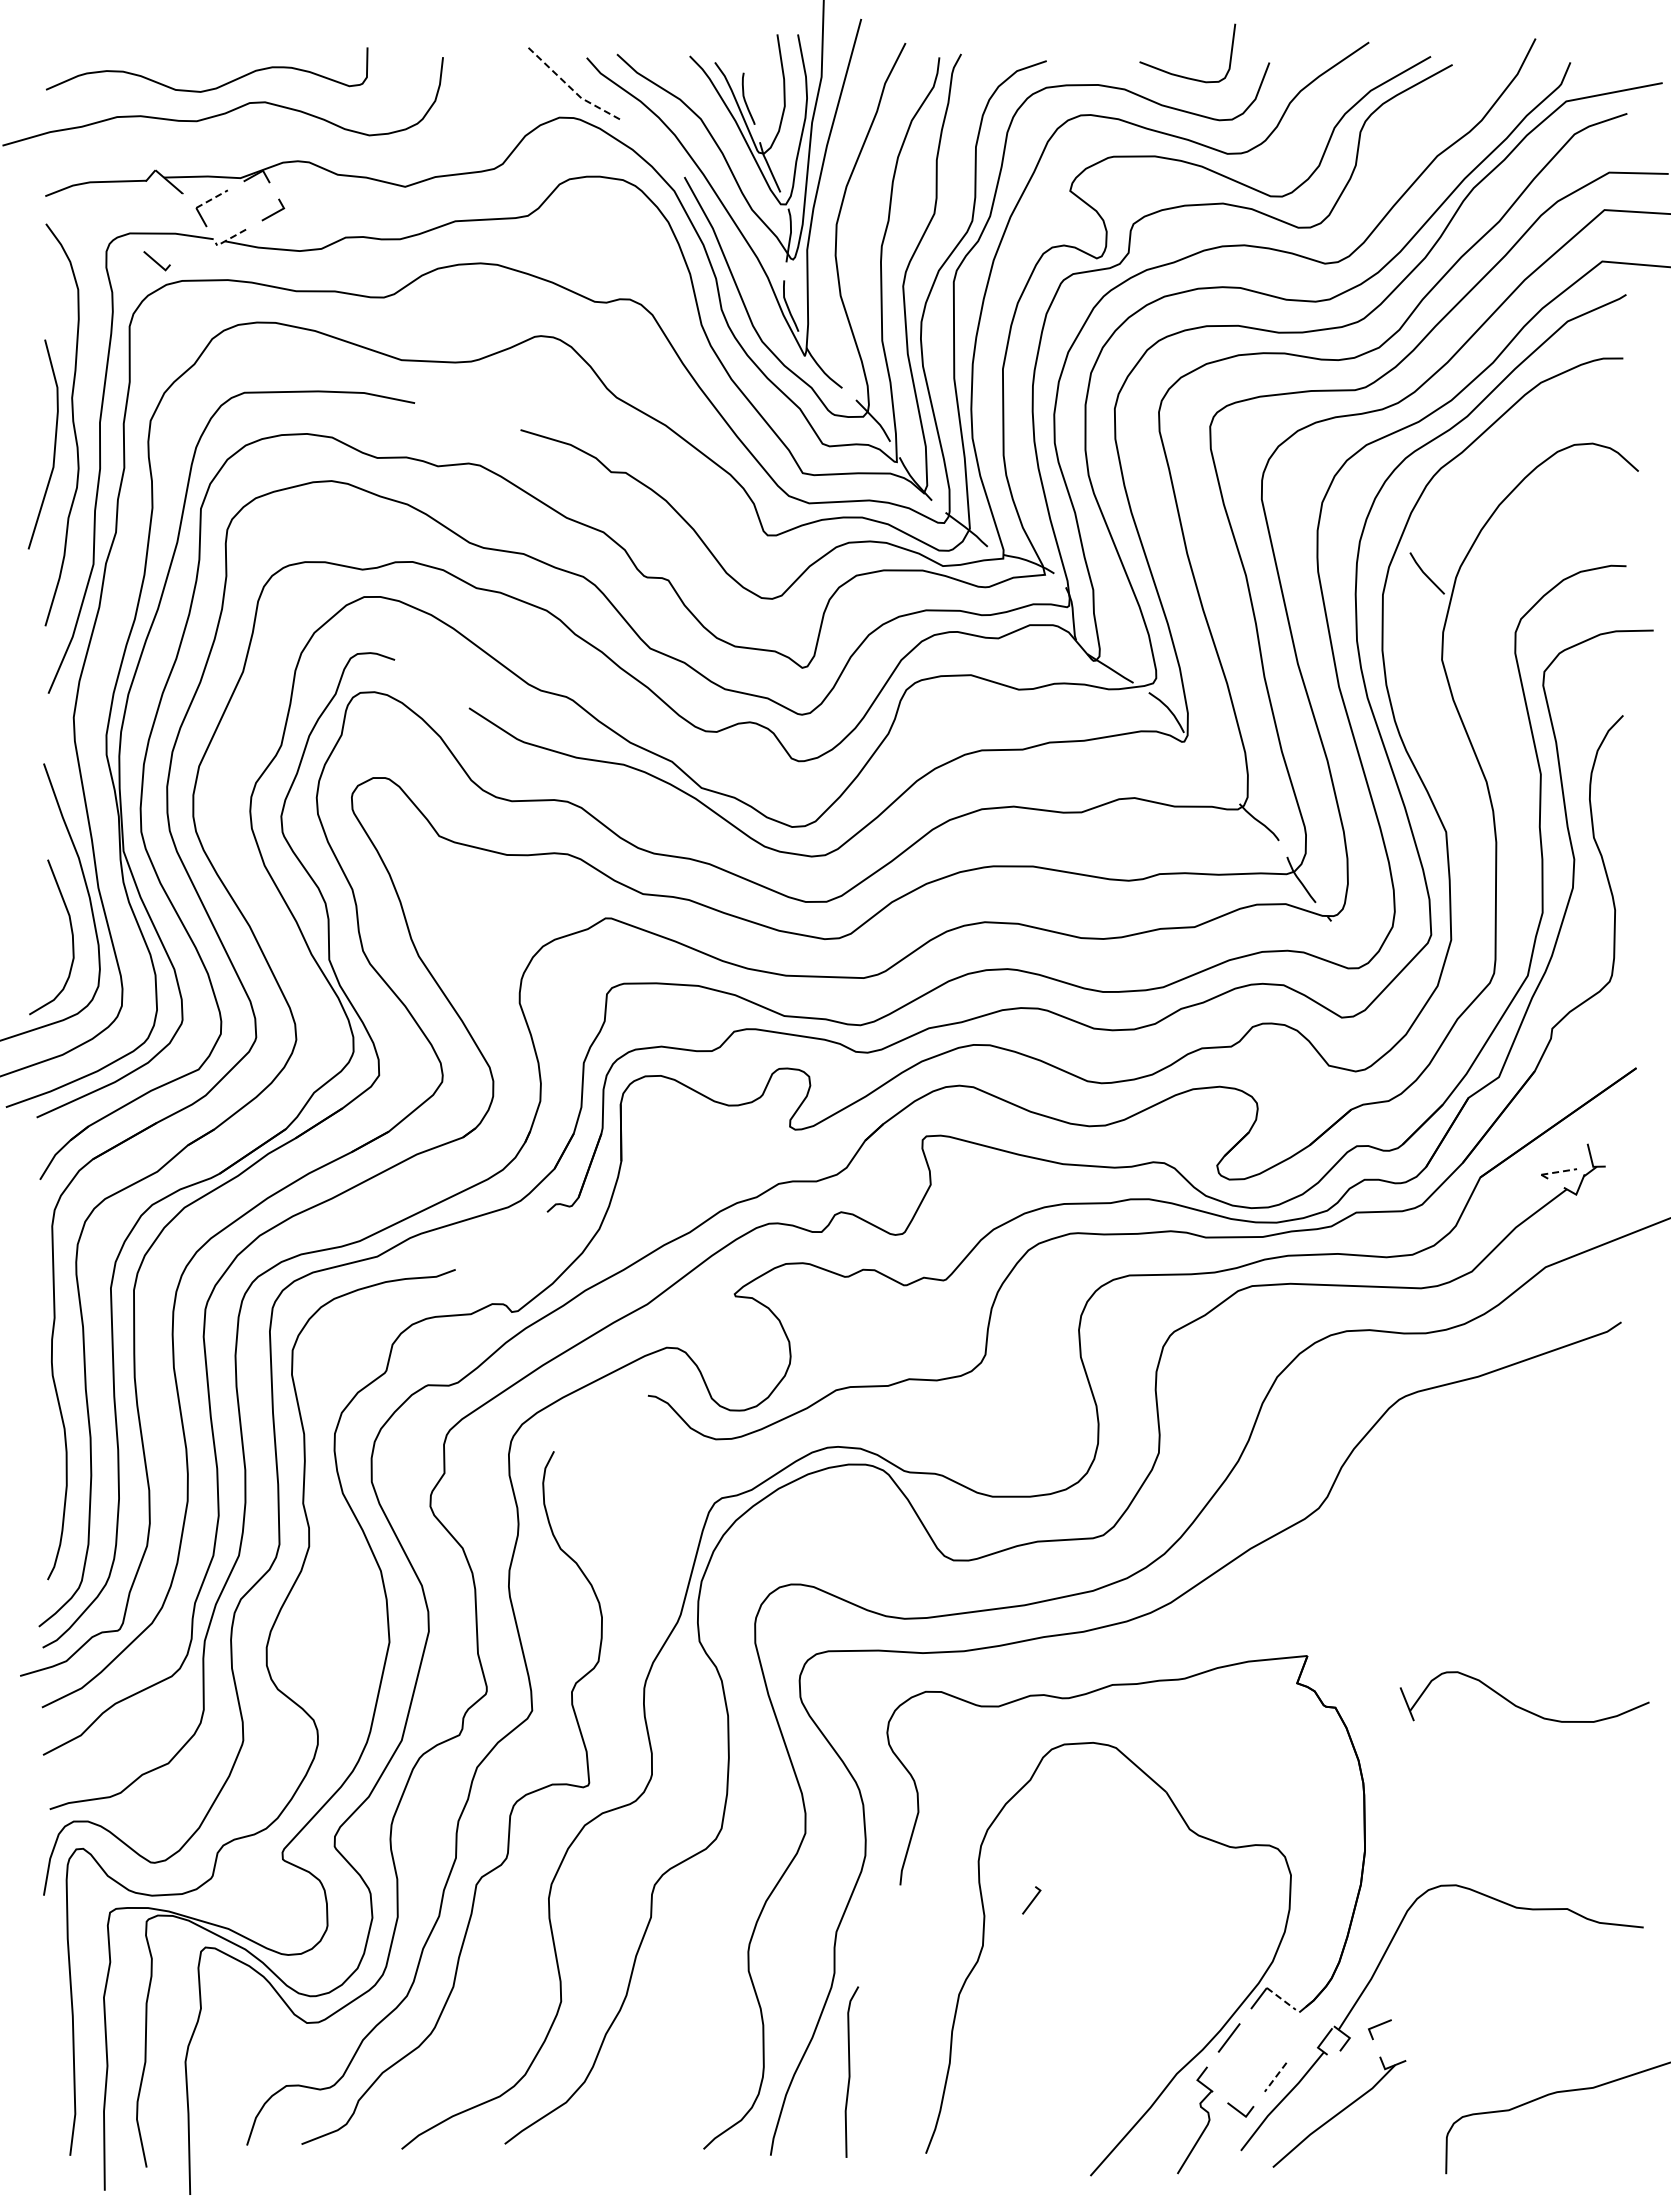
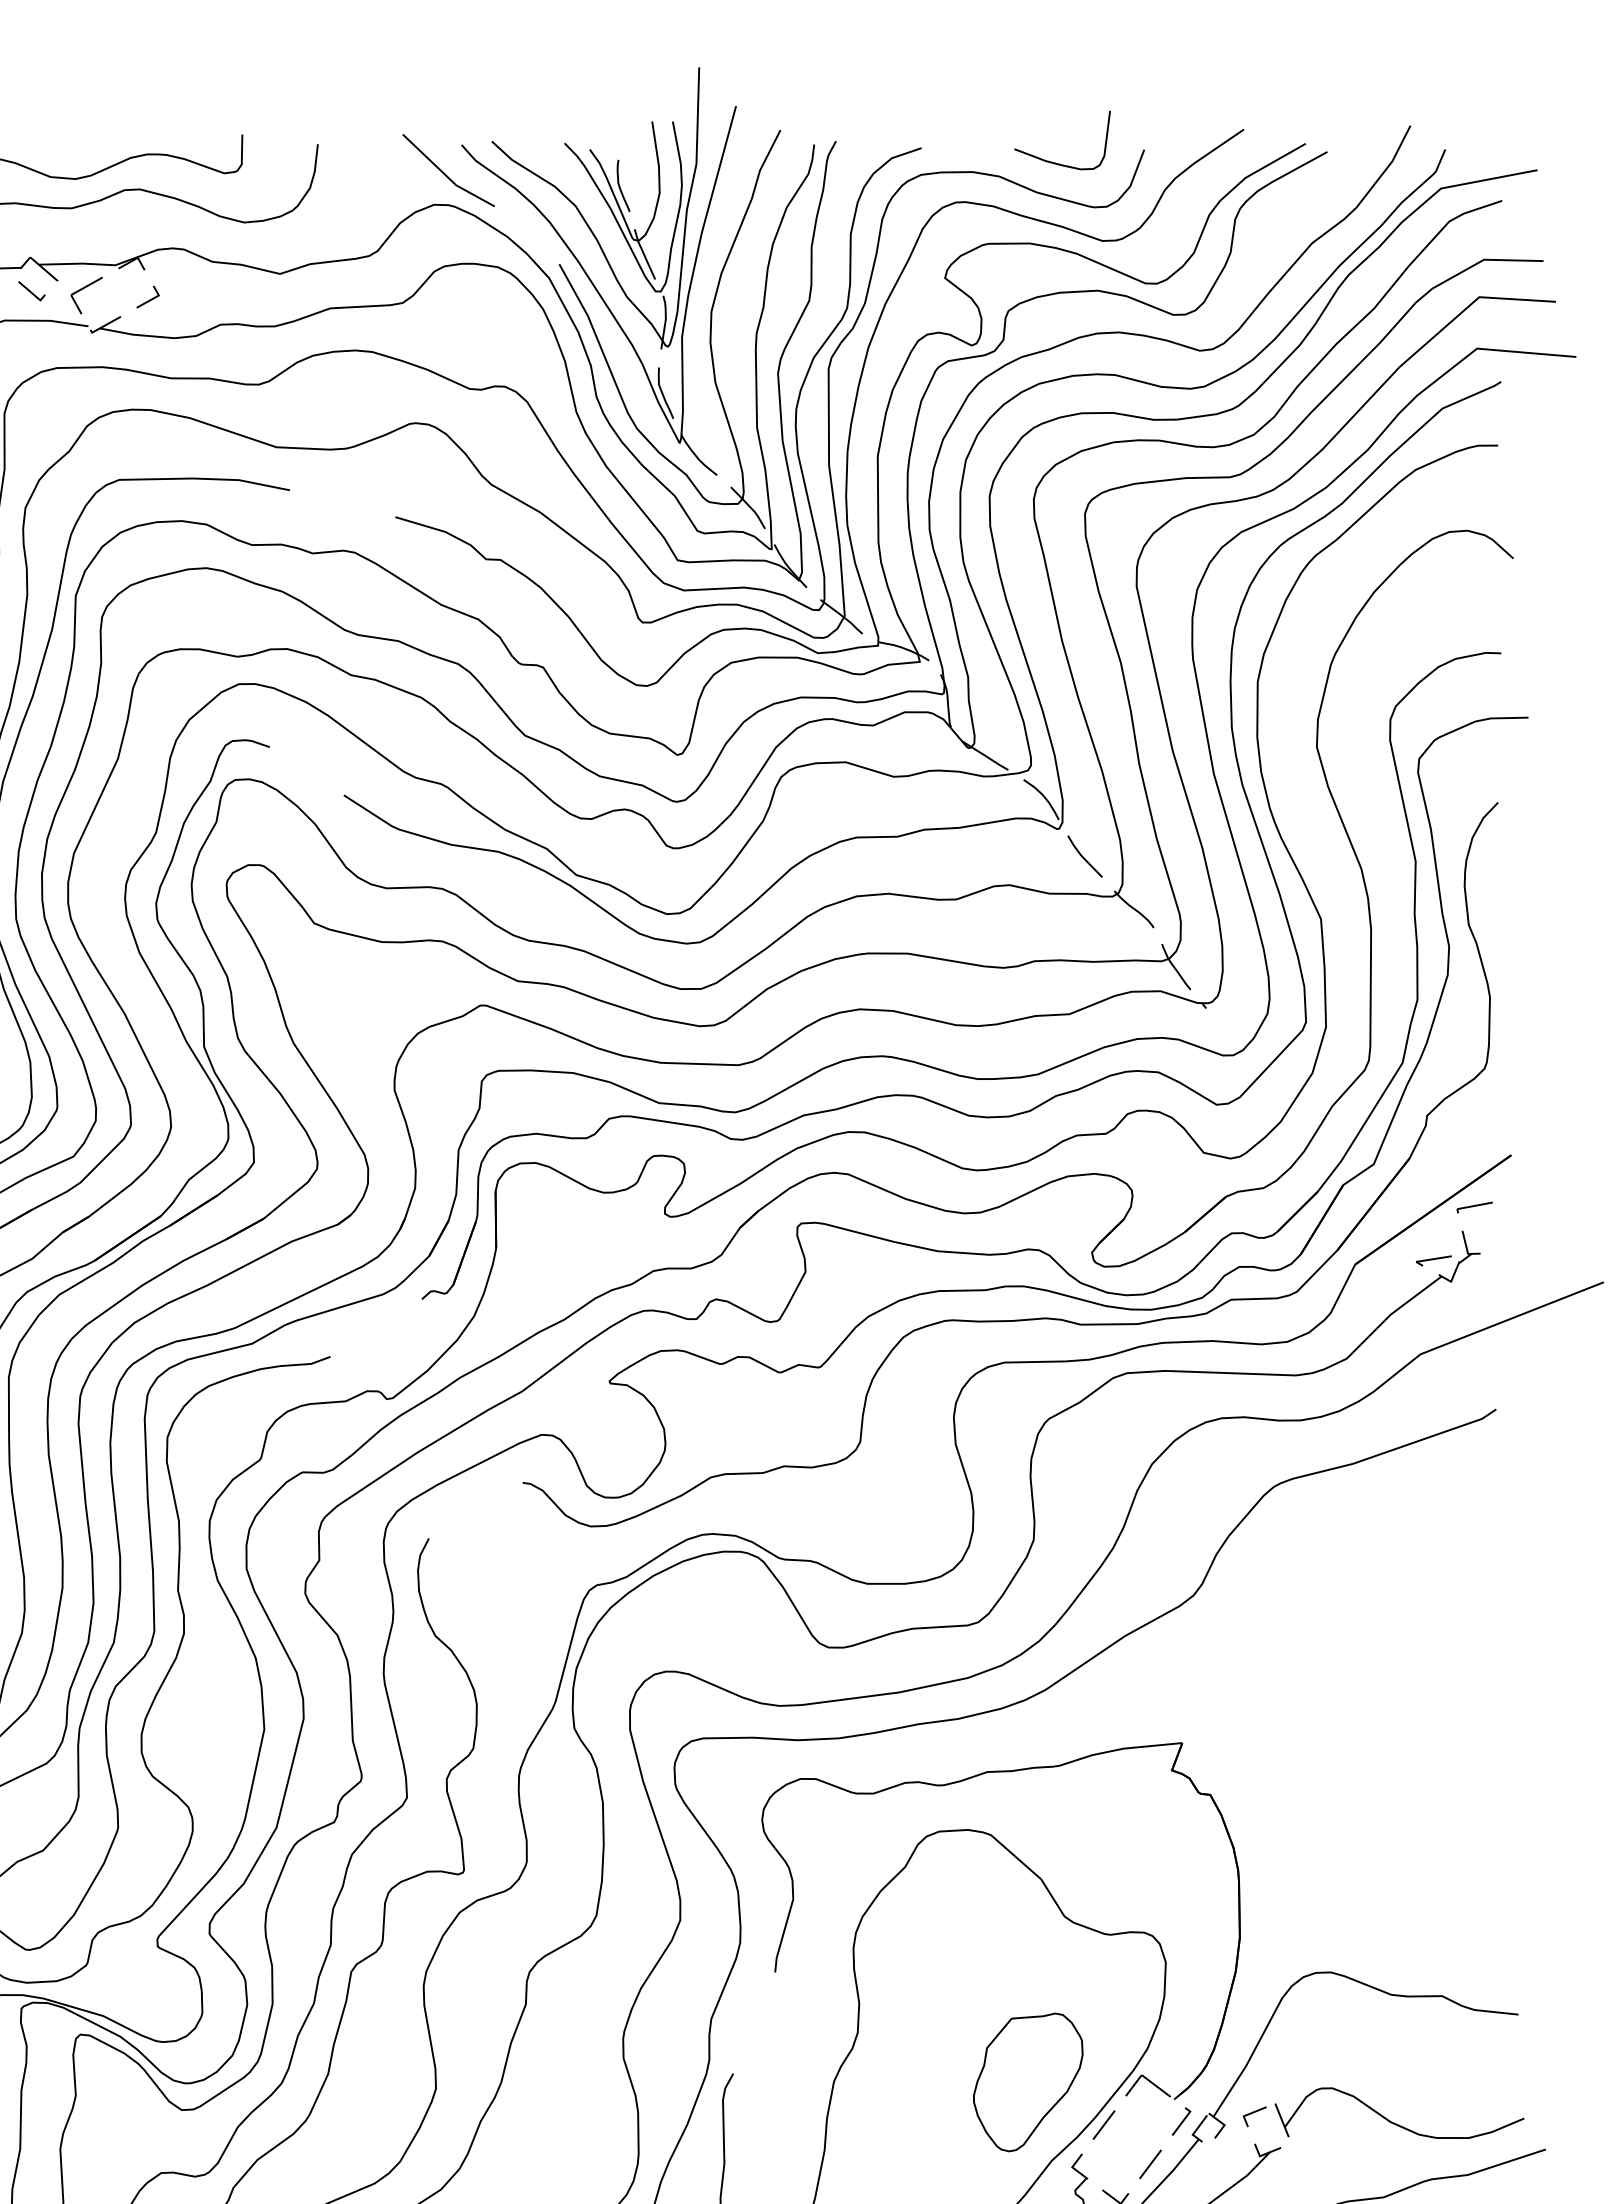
line: (570, 87) -> (445, 174), dashed -> solid
line: (212, 198) -> (87, 285), dashed -> solid
line: (229, 238) -> (104, 325), dashed -> solid
line: (156, 261) -> (31, 291), moved
line: (1425, 573) -> (1083, 856), moved
part: (1599, 1120) -> (1474, 1207), added
line: (1559, 1171) -> (1434, 1258), dashed -> solid
part: (1519, 1706) -> (1394, 2122), moved
line: (1031, 1900) -> (1181, 2121), moved
part: (1153, 1995) -> (1028, 2082), added
line: (1281, 1999) -> (1156, 2086), dashed -> solid
line: (1275, 2077) -> (1150, 2164), dashed -> solid

